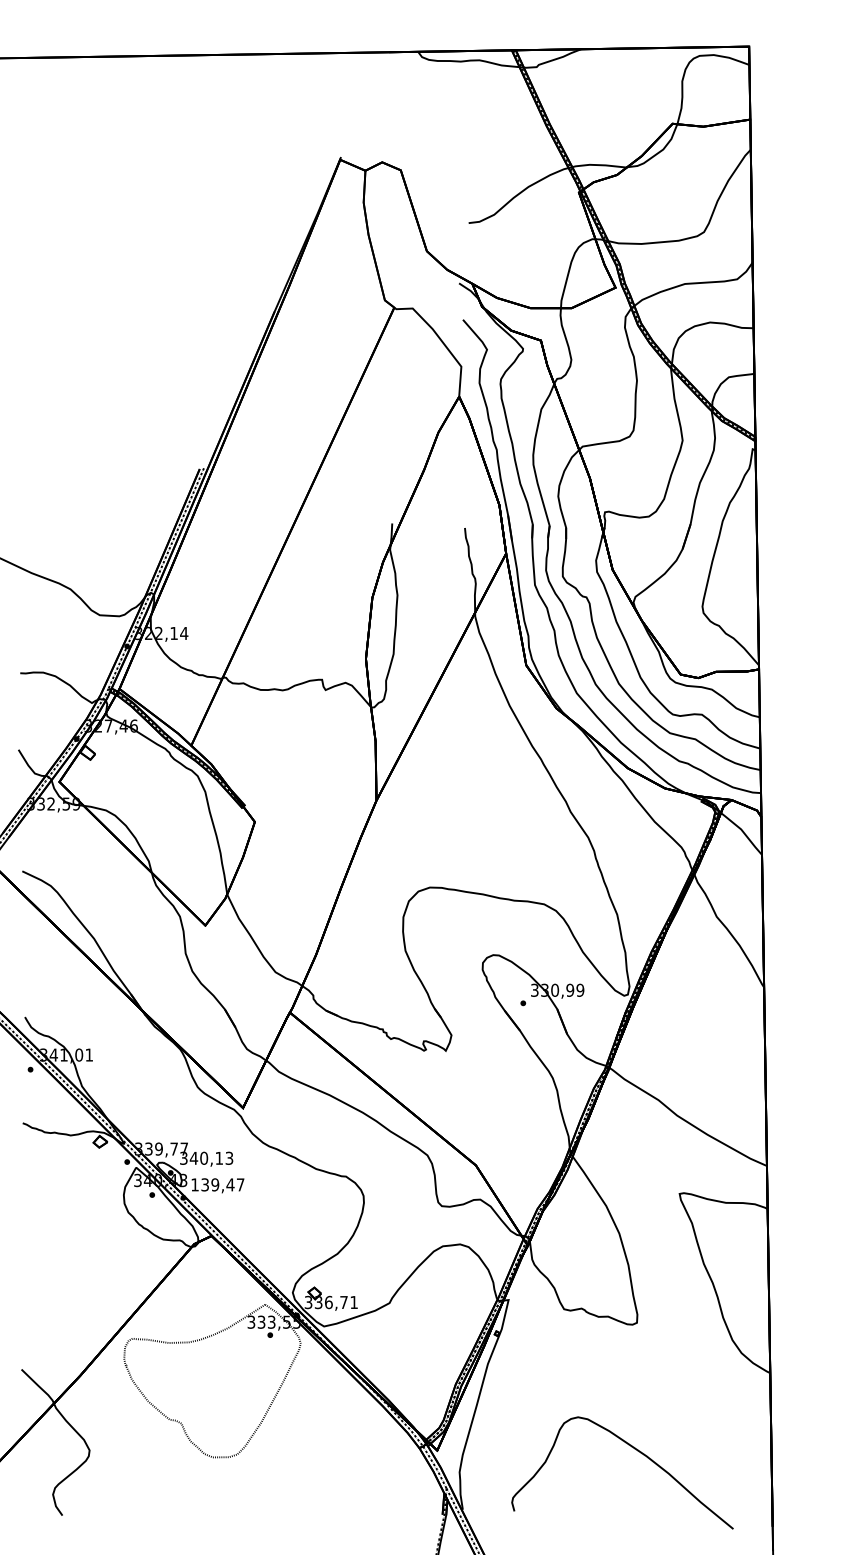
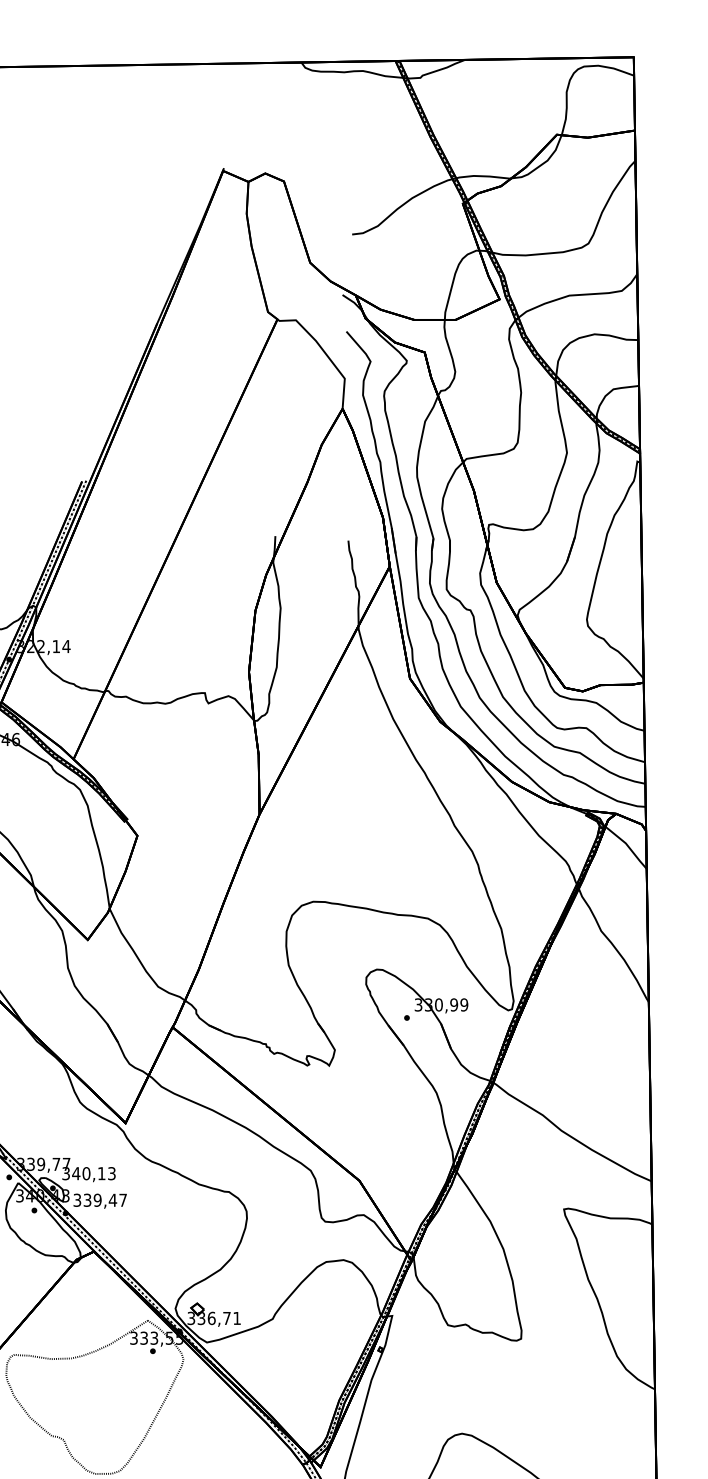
text: (194, 1184) -> (76, 1199), 139,47 -> 339,47

